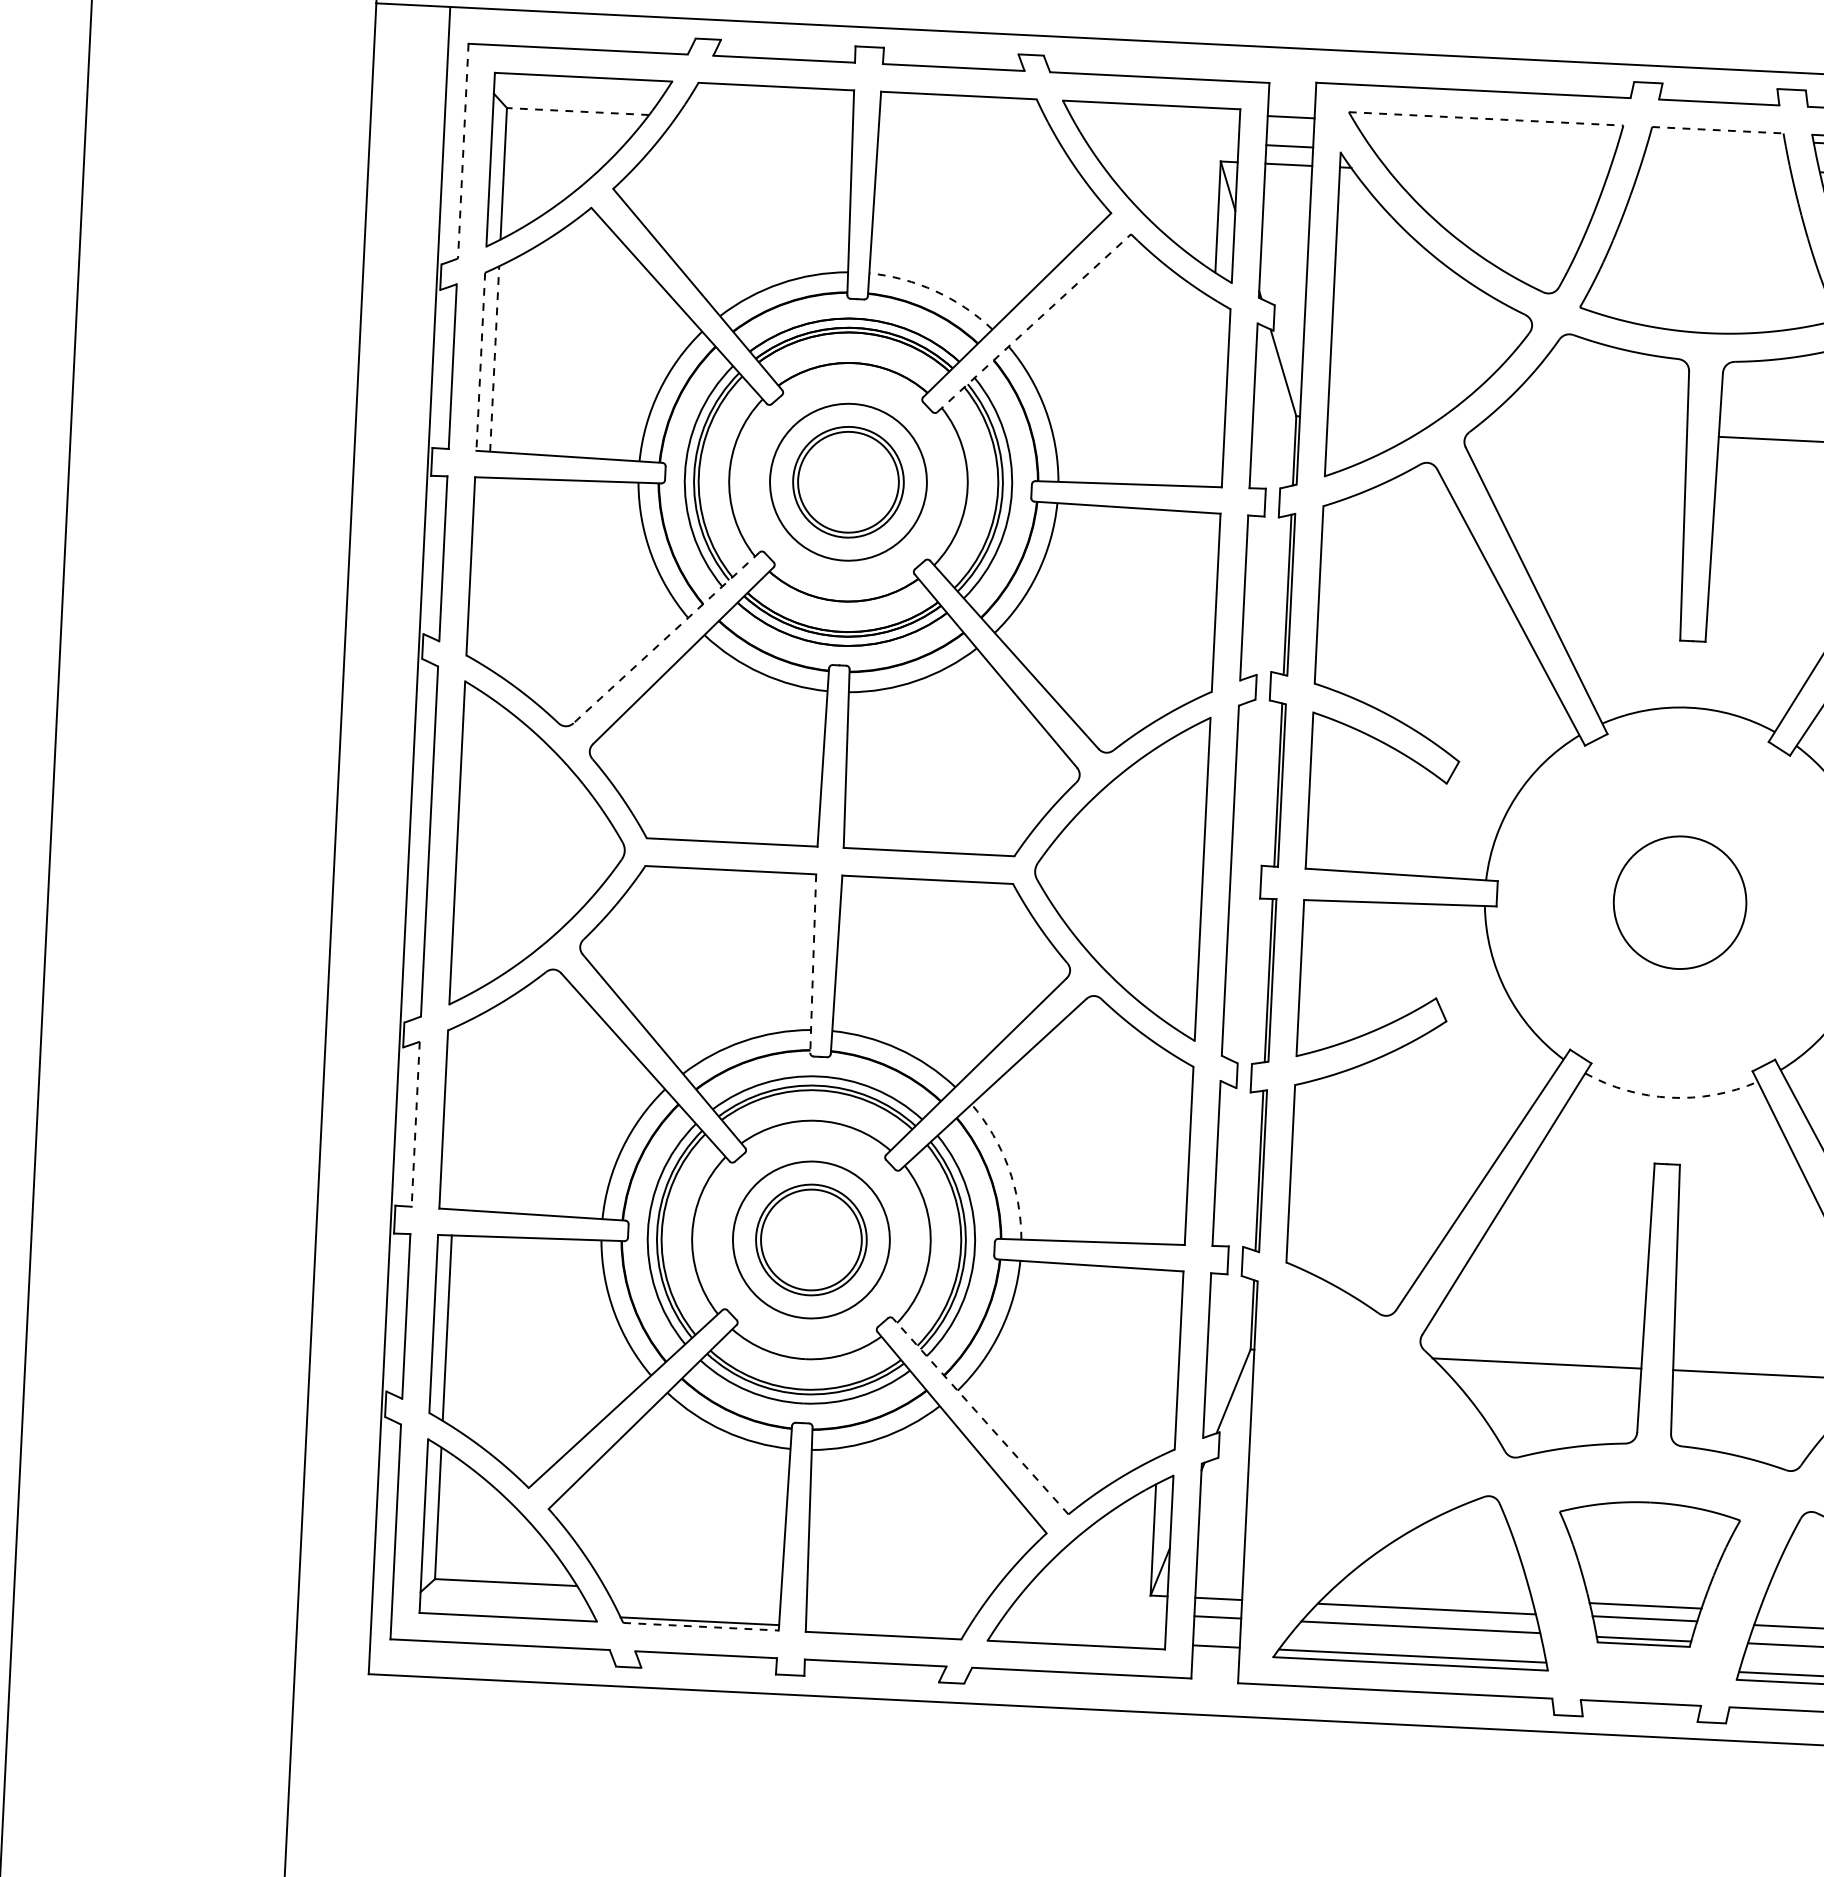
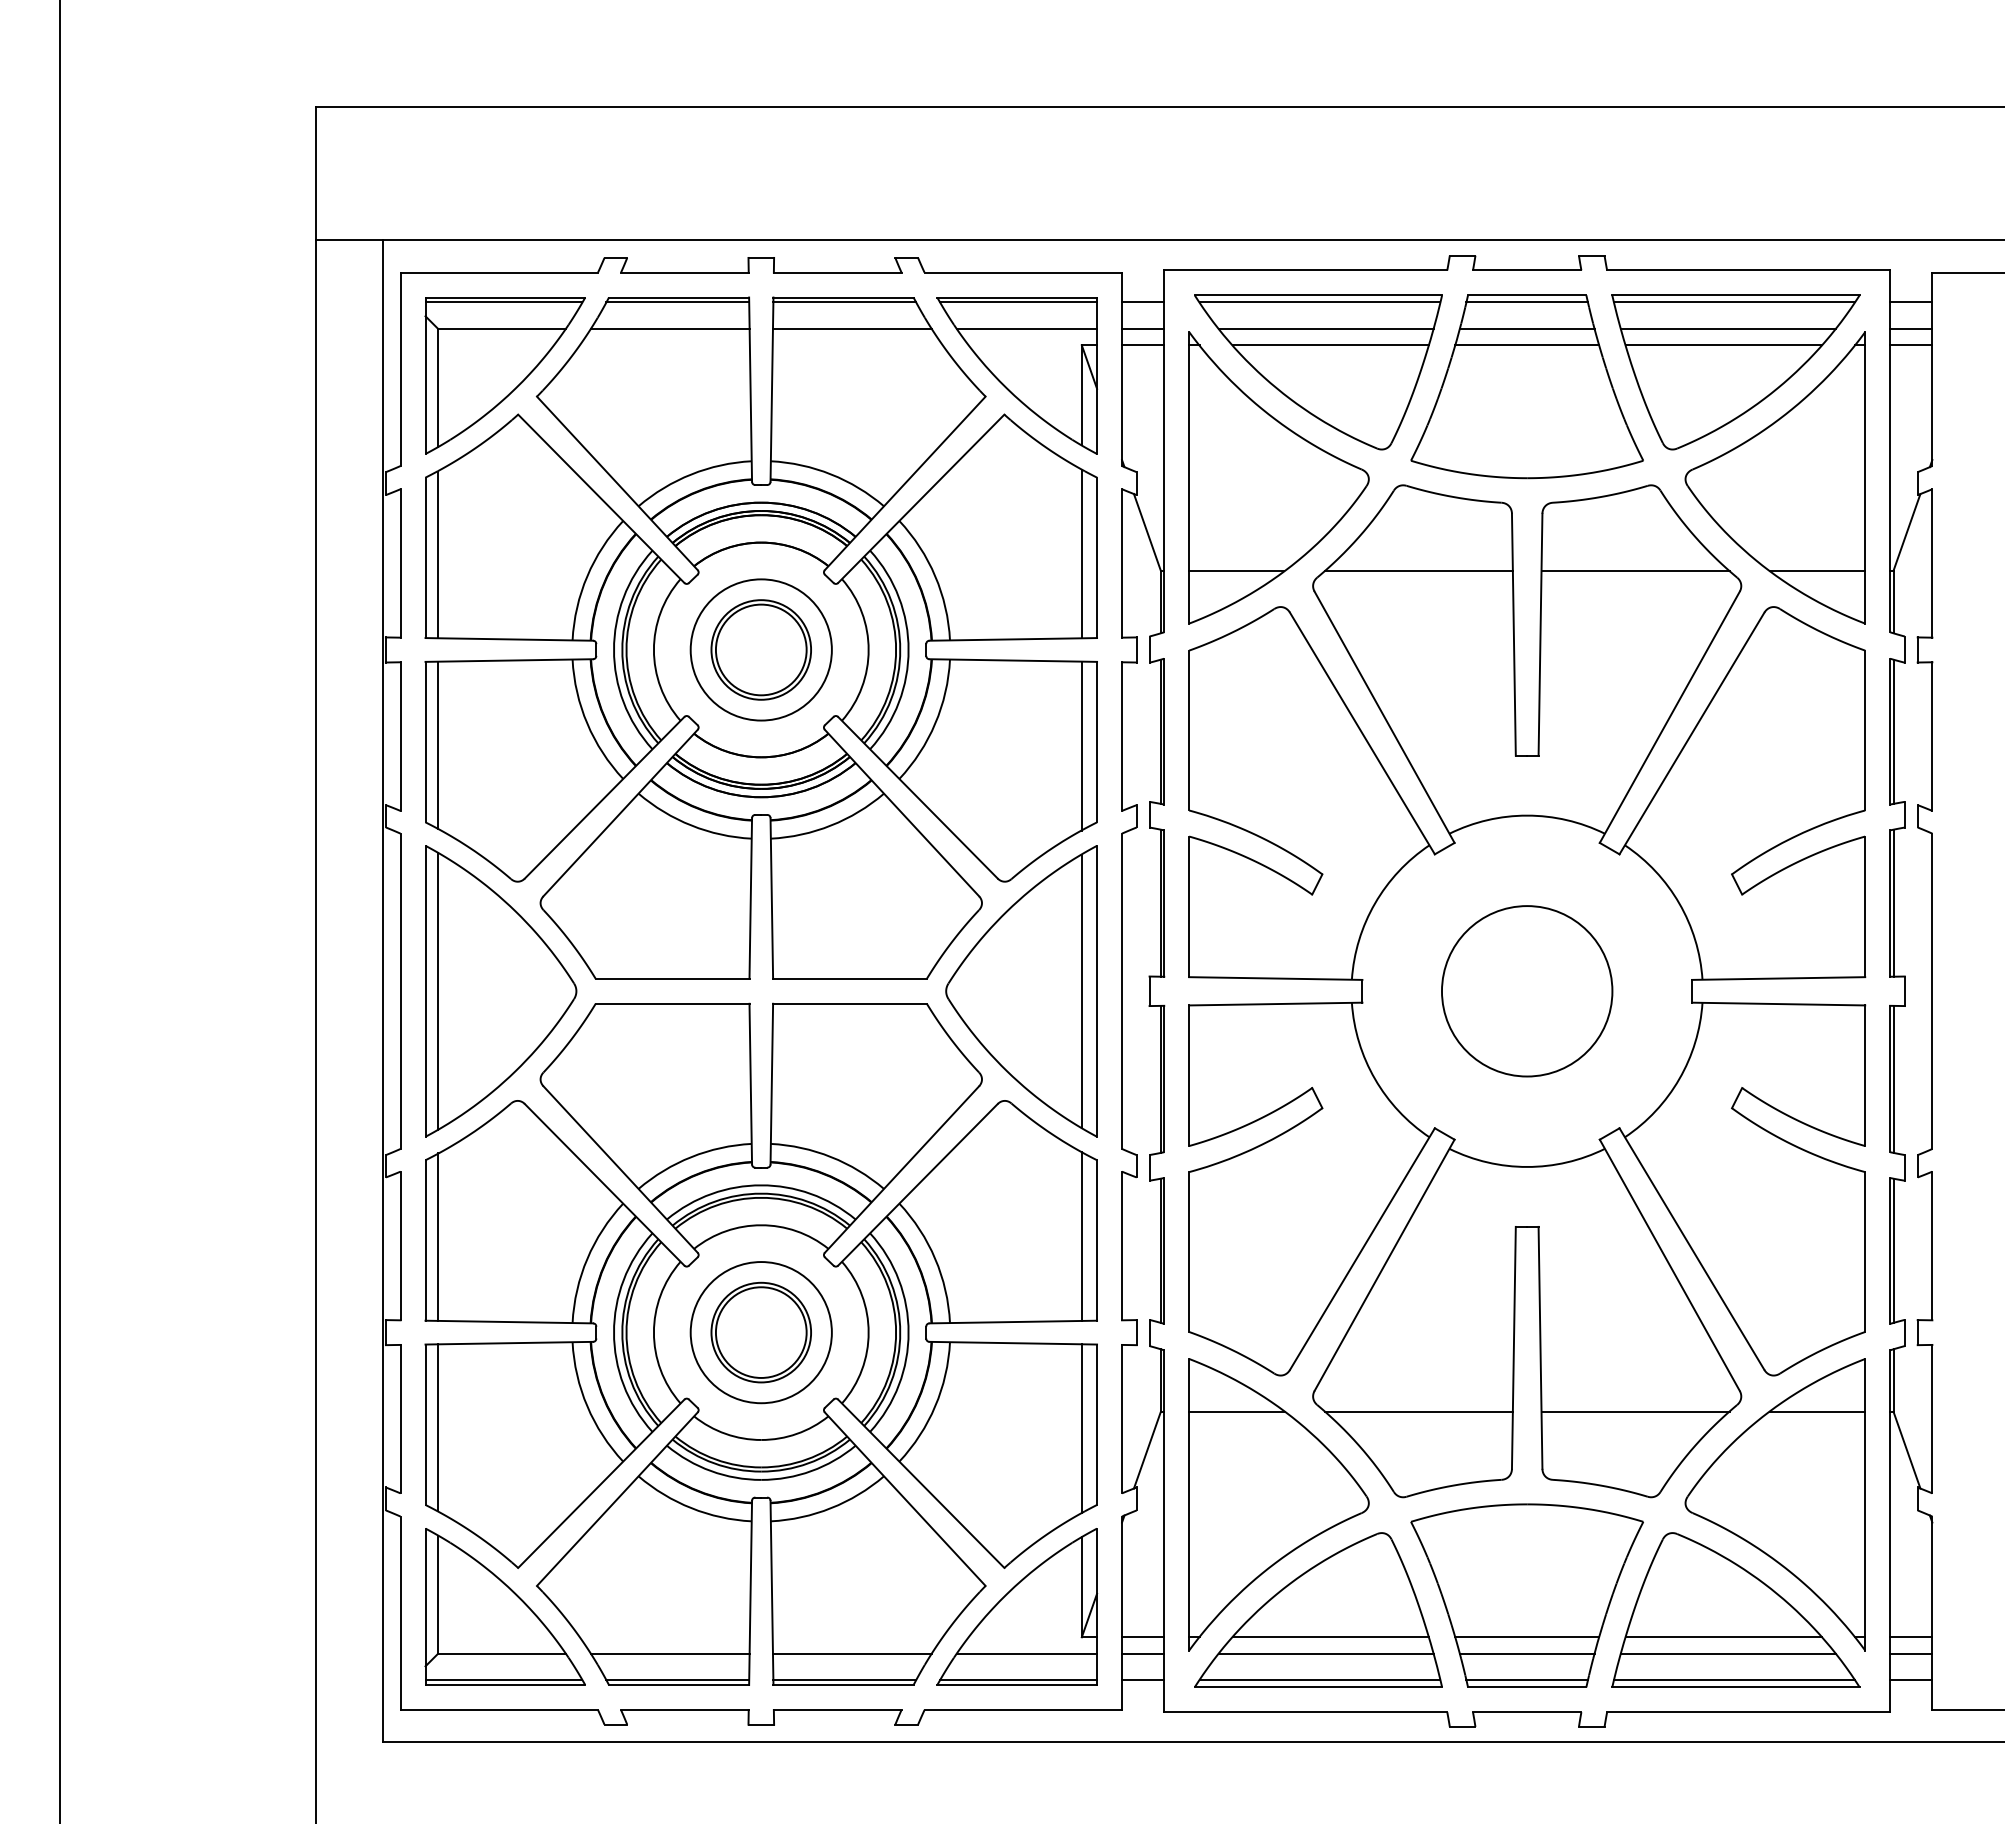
line: (581, 82) -> (503, 302), added
line: (774, 92) -> (677, 302), added
line: (959, 101) -> (844, 302), added
line: (1152, 110) -> (1018, 302), added
line: (577, 111) -> (501, 328), dashed -> solid
line: (1486, 119) -> (1318, 295), dashed -> solid
line: (764, 120) -> (669, 328), added
line: (1486, 126) -> (1319, 302), added
line: (966, 130) -> (851, 328), added
line: (1718, 130) -> (1527, 295), dashed -> solid
line: (1716, 138) -> (1526, 302), added
line: (1160, 139) -> (1026, 328), added
line: (463, 151) -> (400, 369), dashed -> solid
line: (1492, 156) -> (1325, 328), added
line: (1715, 166) -> (1526, 328), added
line: (1496, 175) -> (1330, 345), added
line: (1715, 185) -> (1527, 345), added
arc: (935, 291) -> (831, 474), dashed -> solid
line: (1034, 322) -> (921, 498), dashed -> solid
line: (494, 358) -> (437, 554), dashed -> solid
line: (480, 362) -> (425, 558), dashed -> solid
line: (1209, 392) -> (1081, 553), added
line: (1380, 419) -> (1236, 570), added
line: (1582, 429) -> (1418, 570), added
line: (483, 570) -> (437, 745), added
line: (1198, 605) -> (1081, 745), added
line: (666, 638) -> (604, 798), dashed -> solid
line: (470, 842) -> (437, 990), added
line: (1185, 878) -> (1081, 991), added
circle: (1679, 902) -> (1526, 991), size x1.43
line: (812, 964) -> (750, 1084), dashed -> solid
arc: (1670, 1097) -> (1527, 1166), dashed -> solid
line: (457, 1115) -> (437, 1236), added
line: (415, 1124) -> (400, 1246), dashed -> solid
line: (1172, 1149) -> (1081, 1235), added
arc: (1008, 1167) -> (935, 1258), dashed -> solid
line: (1161, 1363) -> (1081, 1428), added
line: (979, 1416) -> (920, 1483), dashed -> solid
part: (1376, 1458) -> (1278, 1504), added
part: (1646, 1573) -> (1526, 1595), size x1.43
line: (692, 1591) -> (669, 1653), added
line: (894, 1601) -> (851, 1653), added
line: (1088, 1610) -> (1026, 1653), added
line: (506, 1612) -> (503, 1680), added
line: (701, 1627) -> (679, 1685), dashed -> solid
line: (884, 1630) -> (844, 1680), added
line: (1078, 1640) -> (1018, 1680), added

